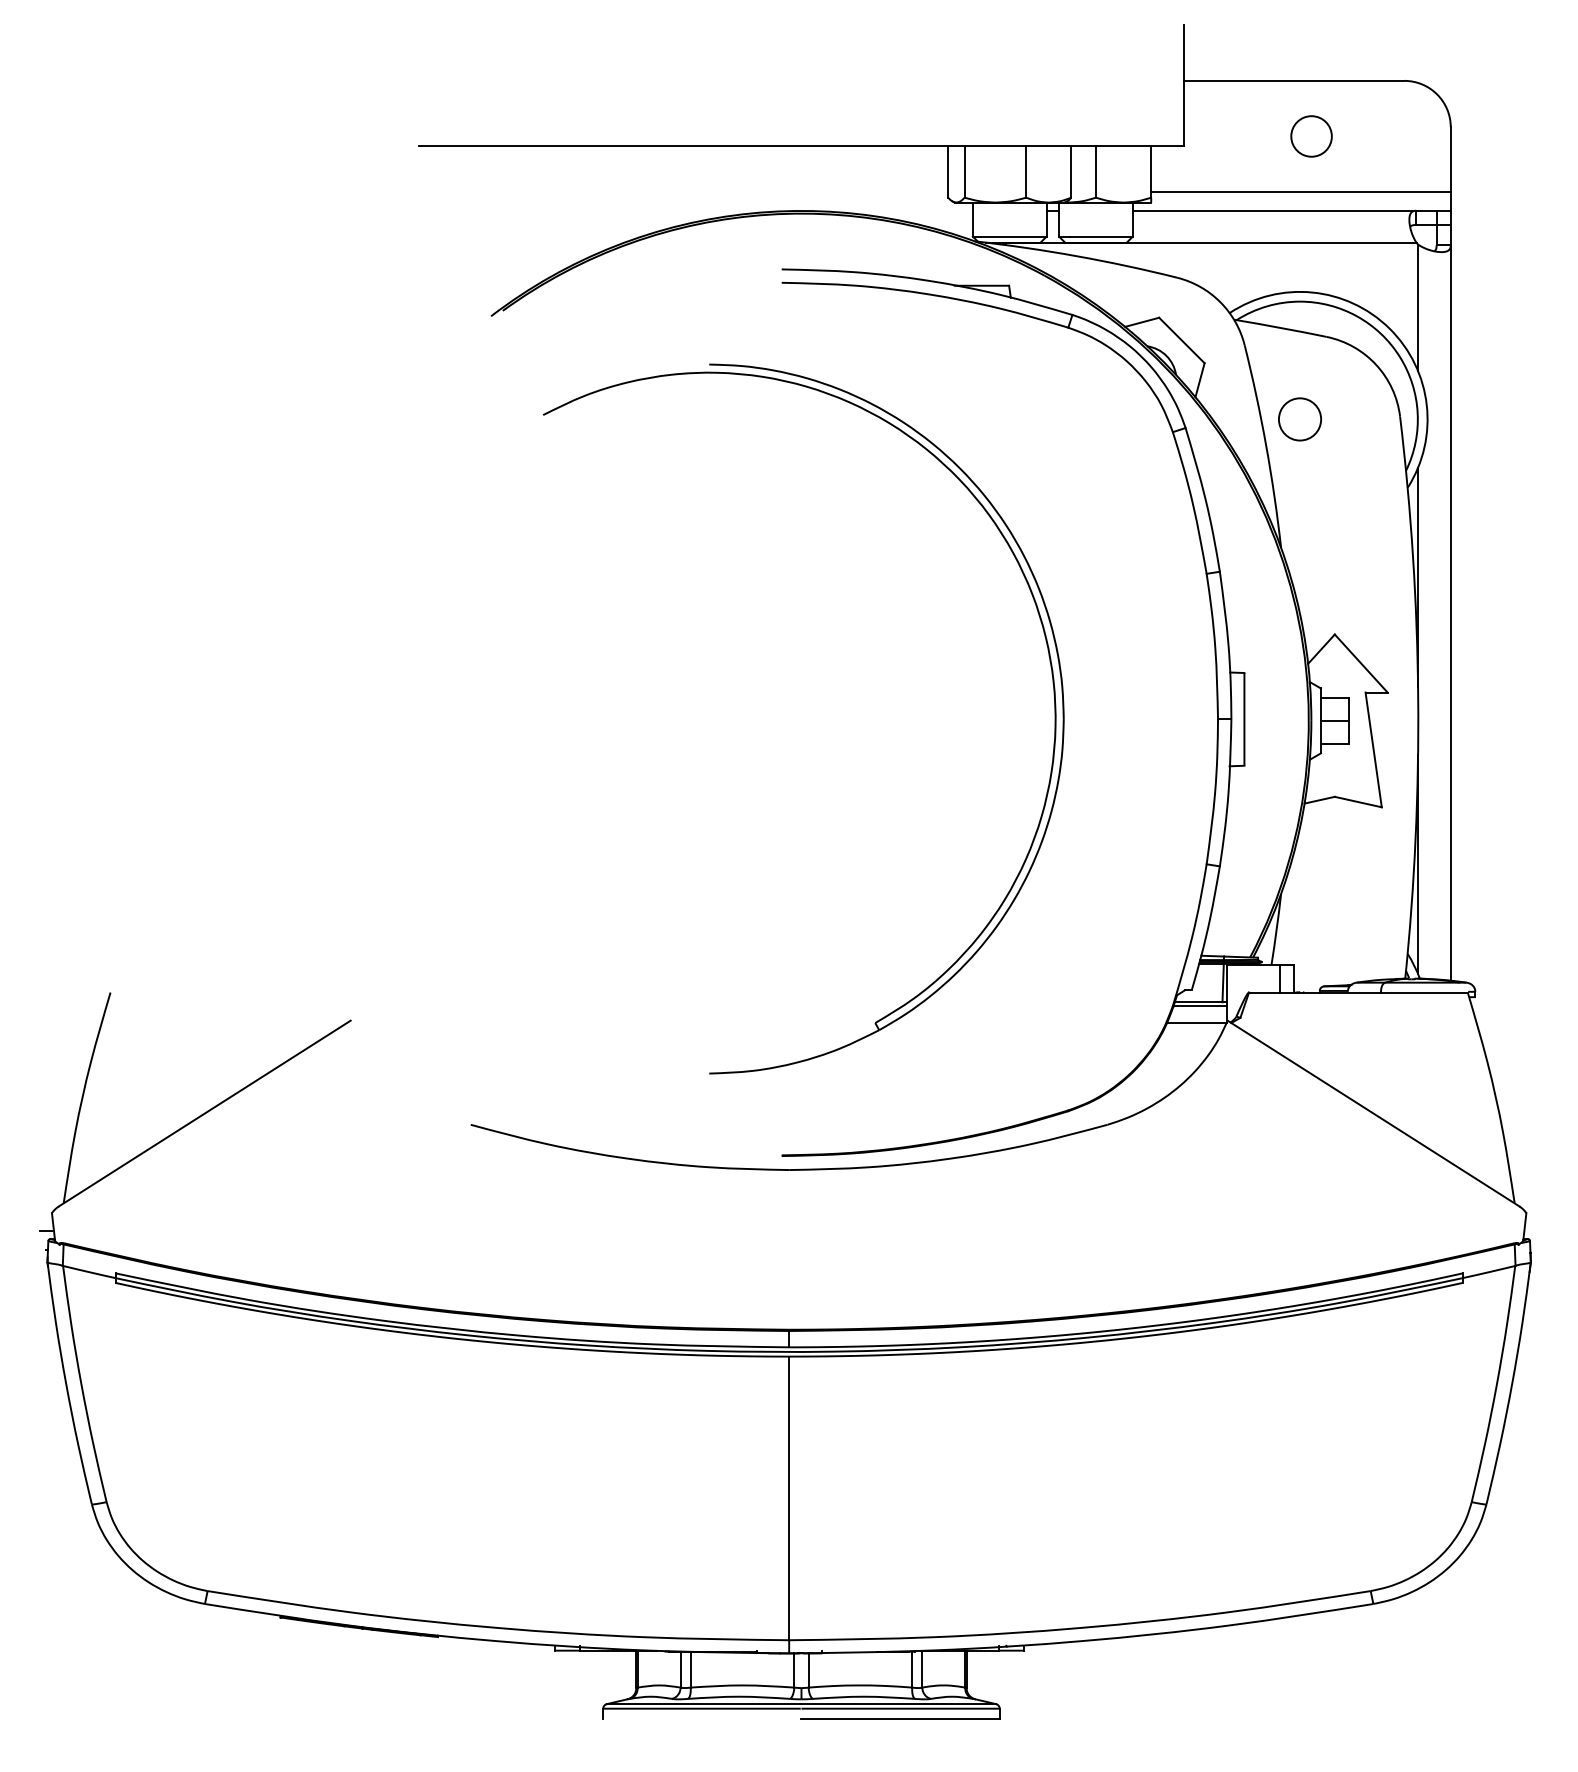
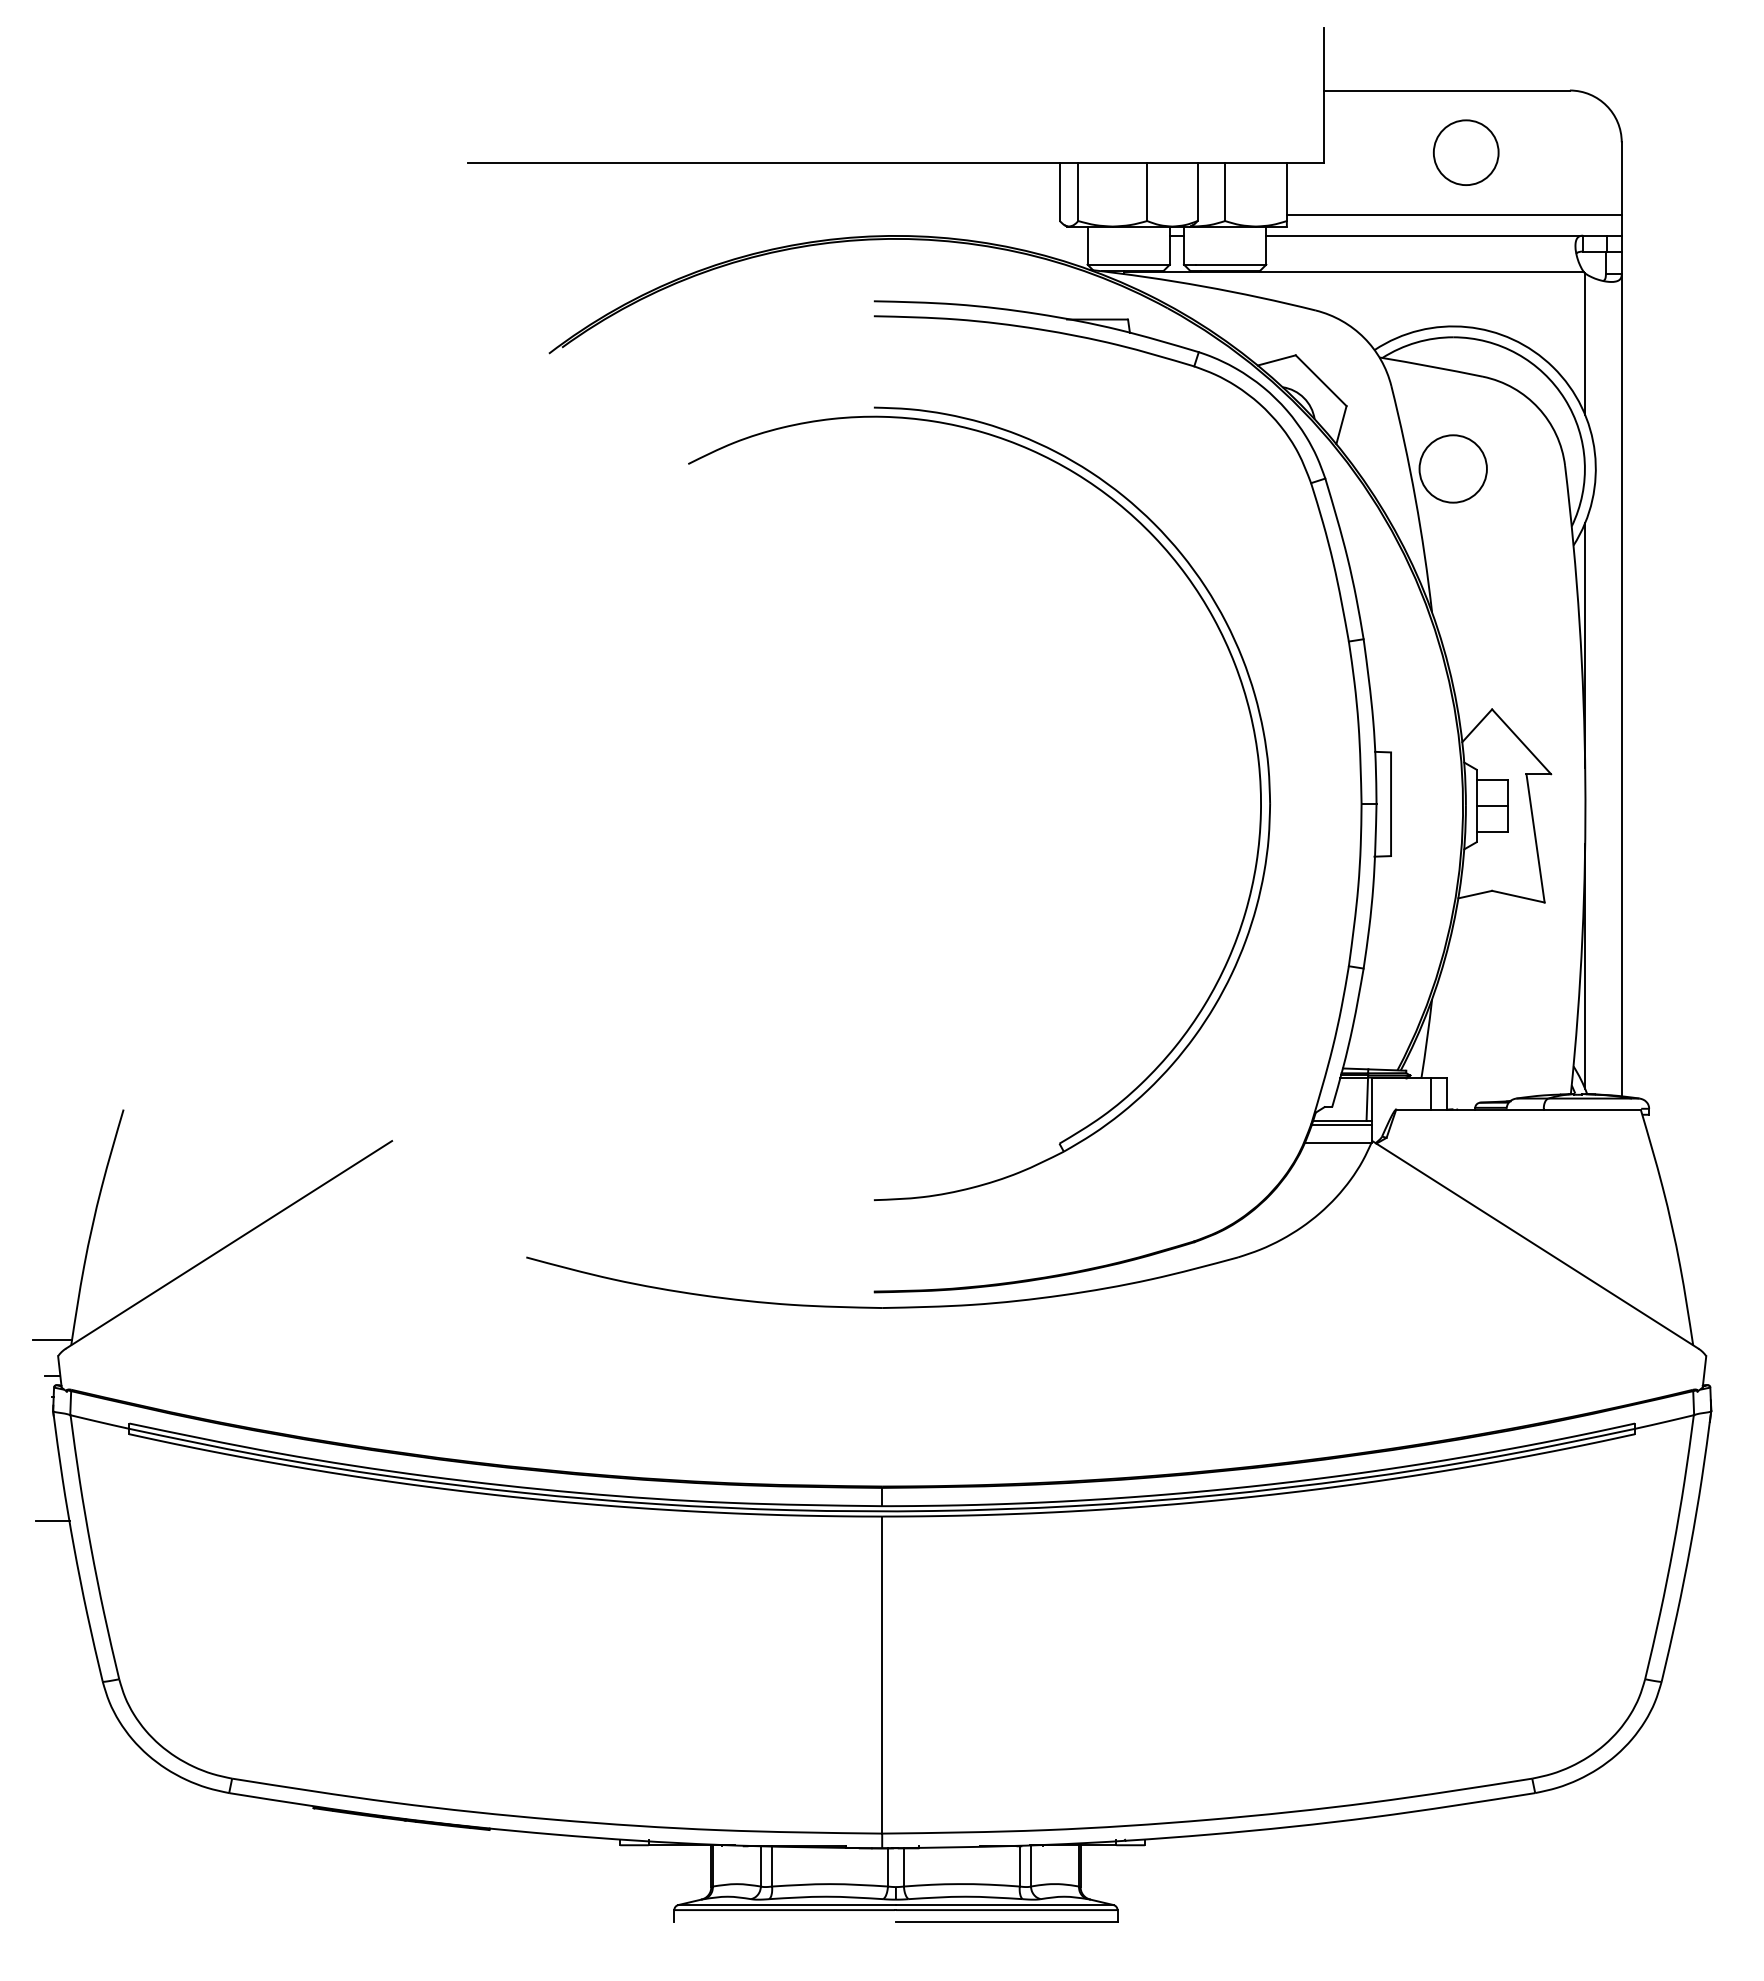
circle: (1310, 136) -> (1465, 152), size x1.43
circle: (1299, 419) -> (1452, 468), size x1.43
part: (1054, 707) -> (1259, 791), moved
line: (46, 1198) -> (52, 1339), added
line: (46, 1361) -> (52, 1521), added

